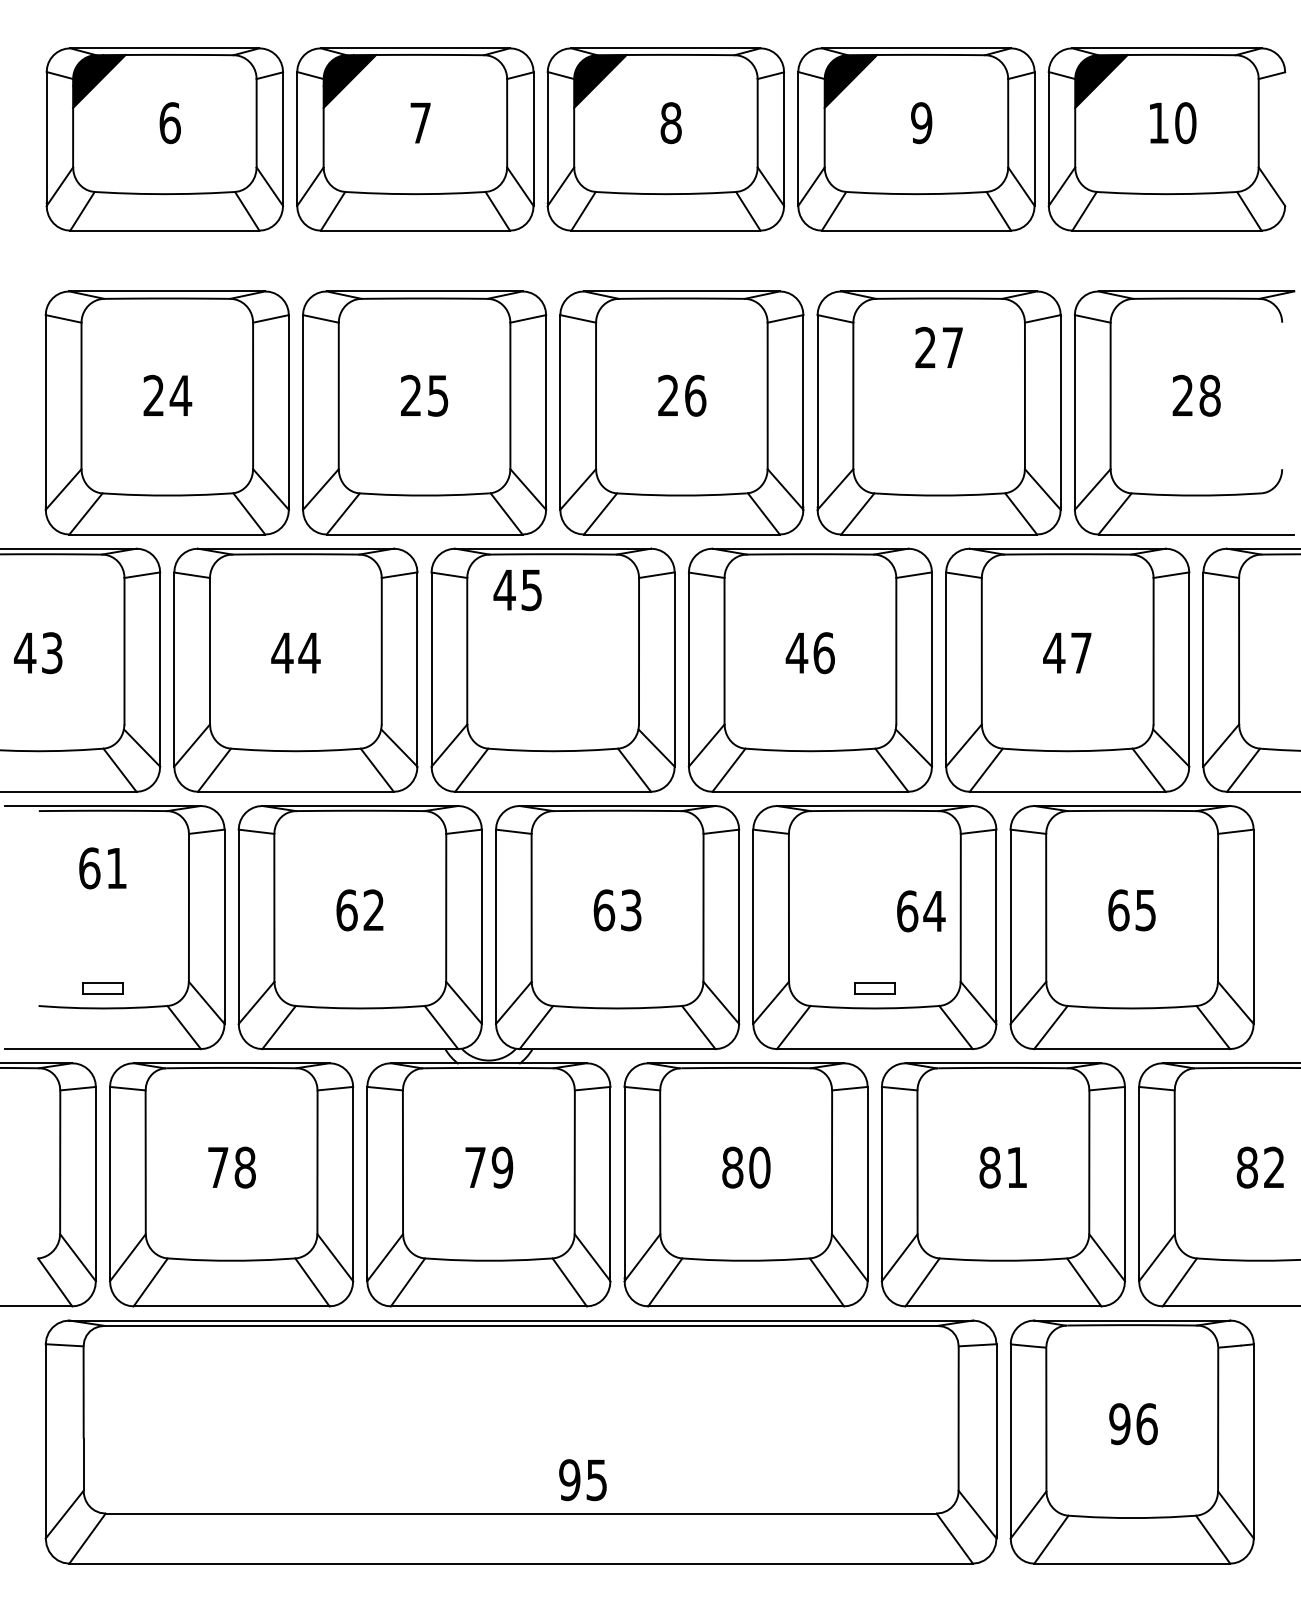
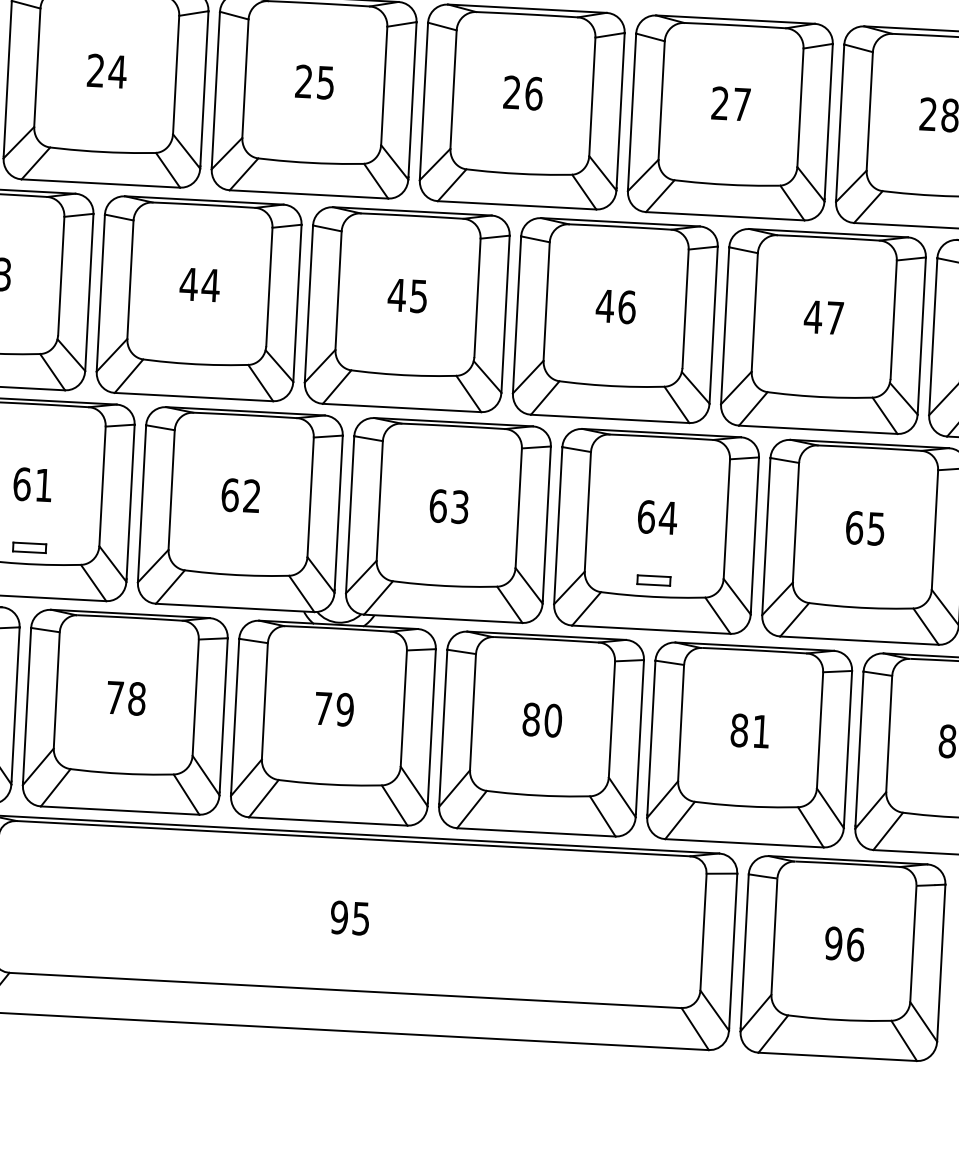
text: (938, 346) -> (730, 102), moved
text: (517, 590) -> (407, 296), moved
text: (102, 868) -> (32, 484), moved
text: (921, 911) -> (657, 517), moved
text: (582, 1480) -> (349, 918), moved

